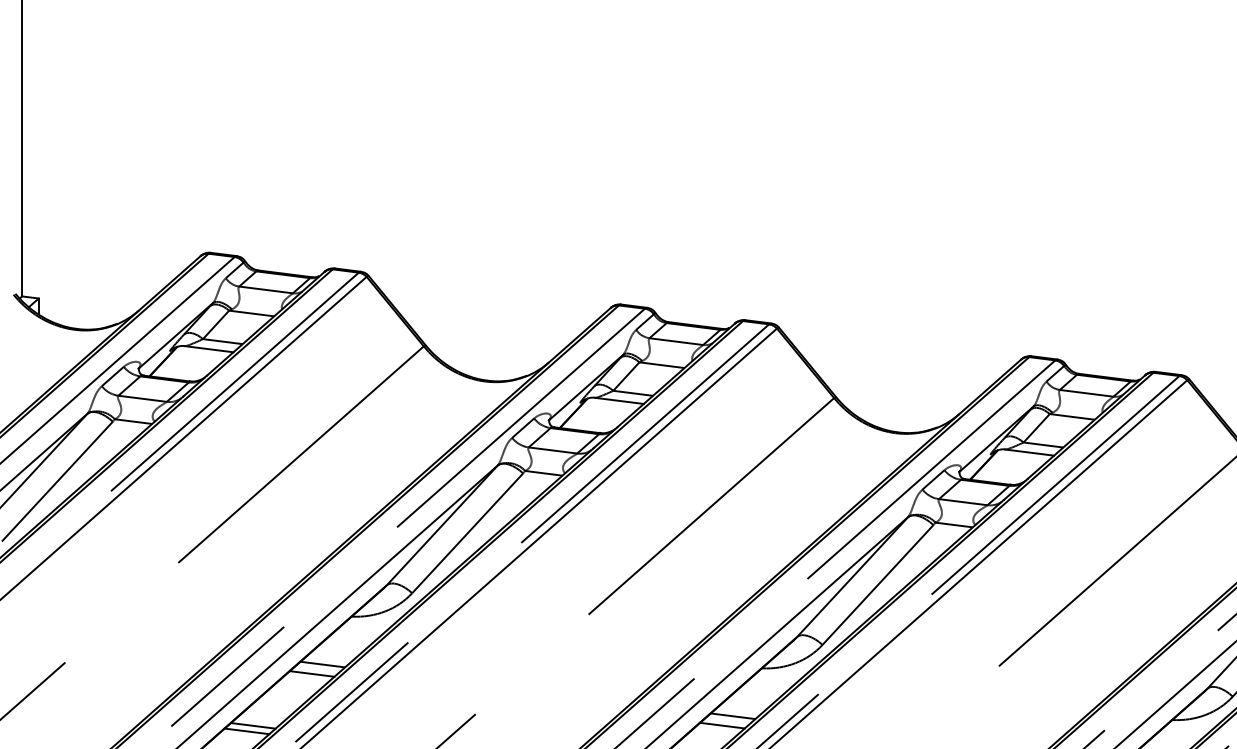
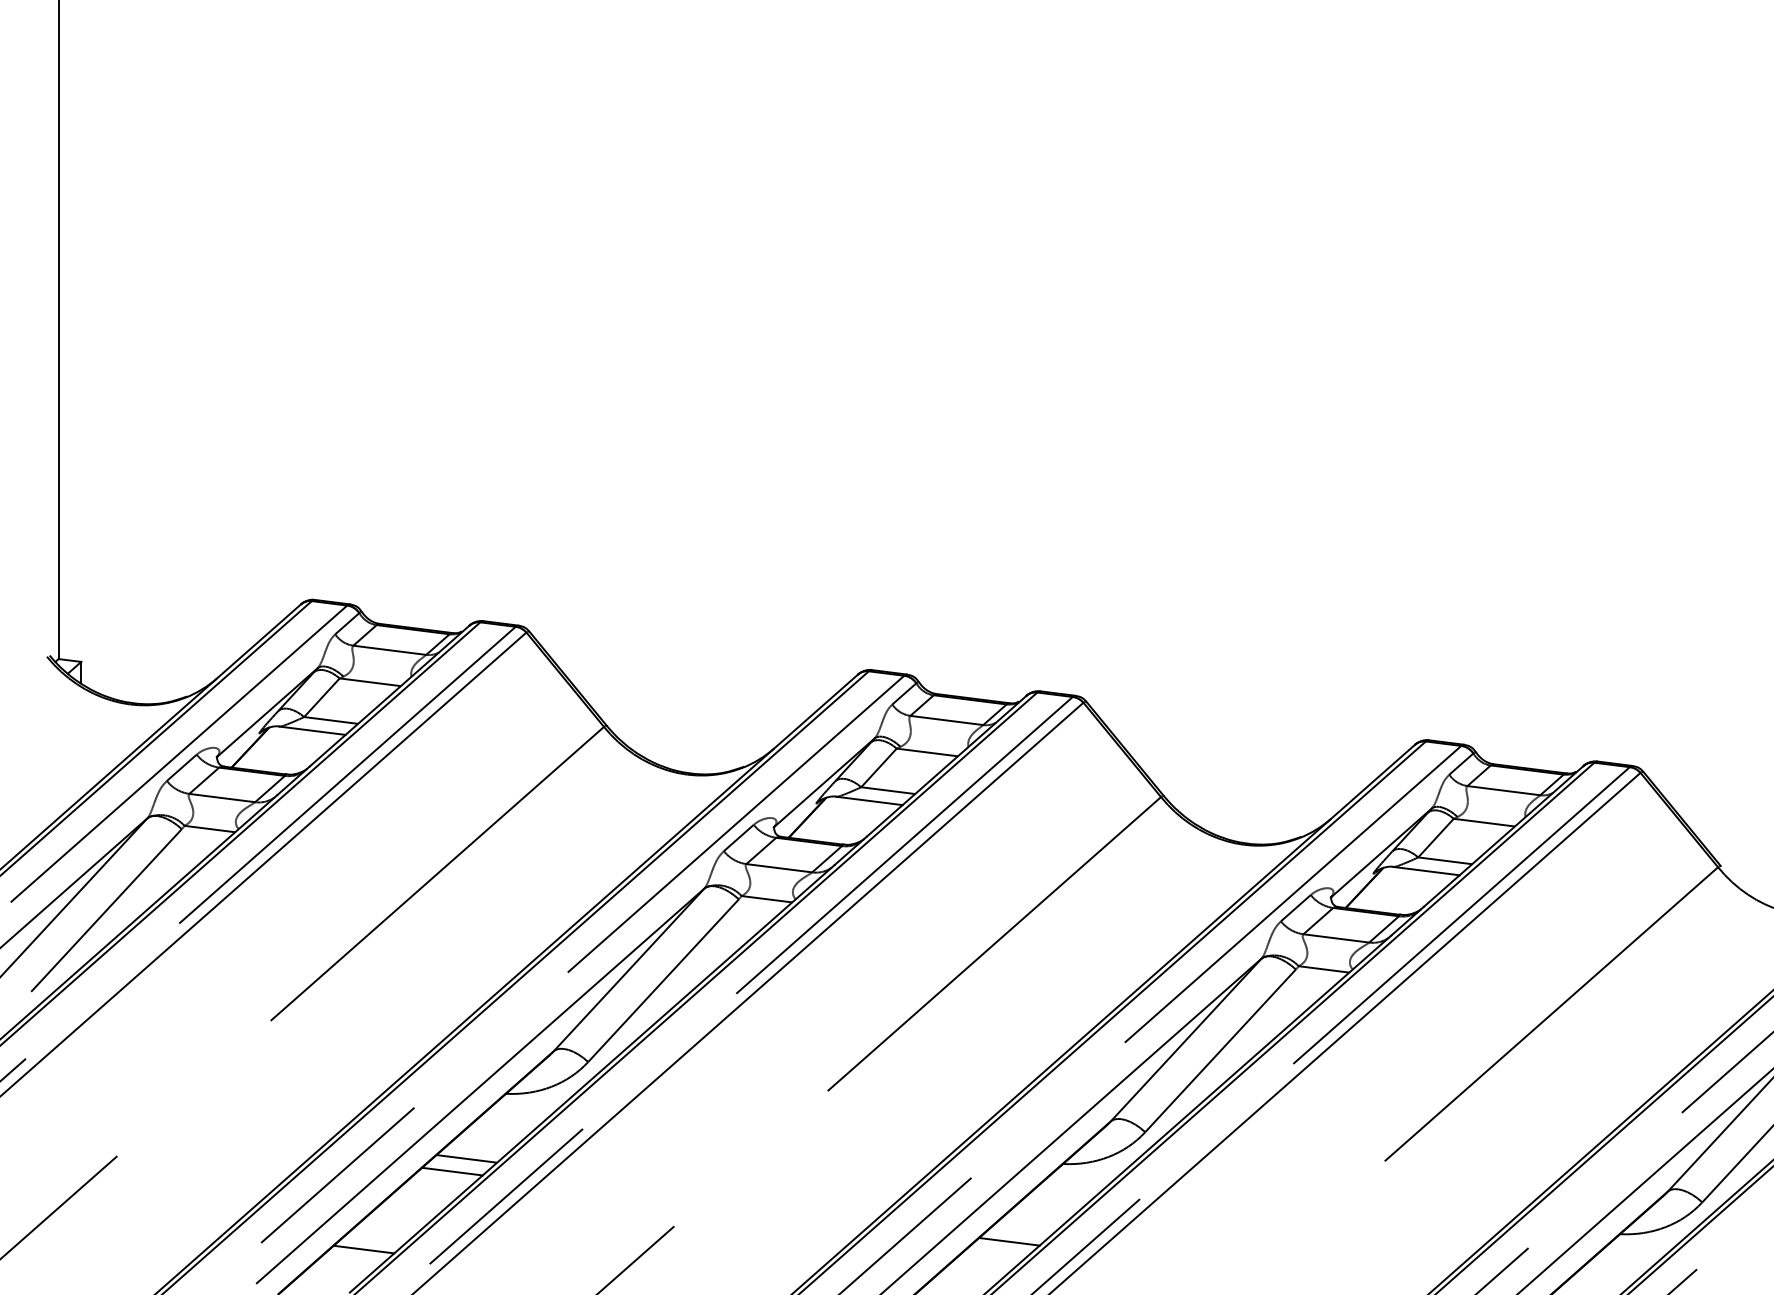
line: (732, 715) -> (1023, 1228), removed
line: (253, 725) -> (372, 1241), removed

